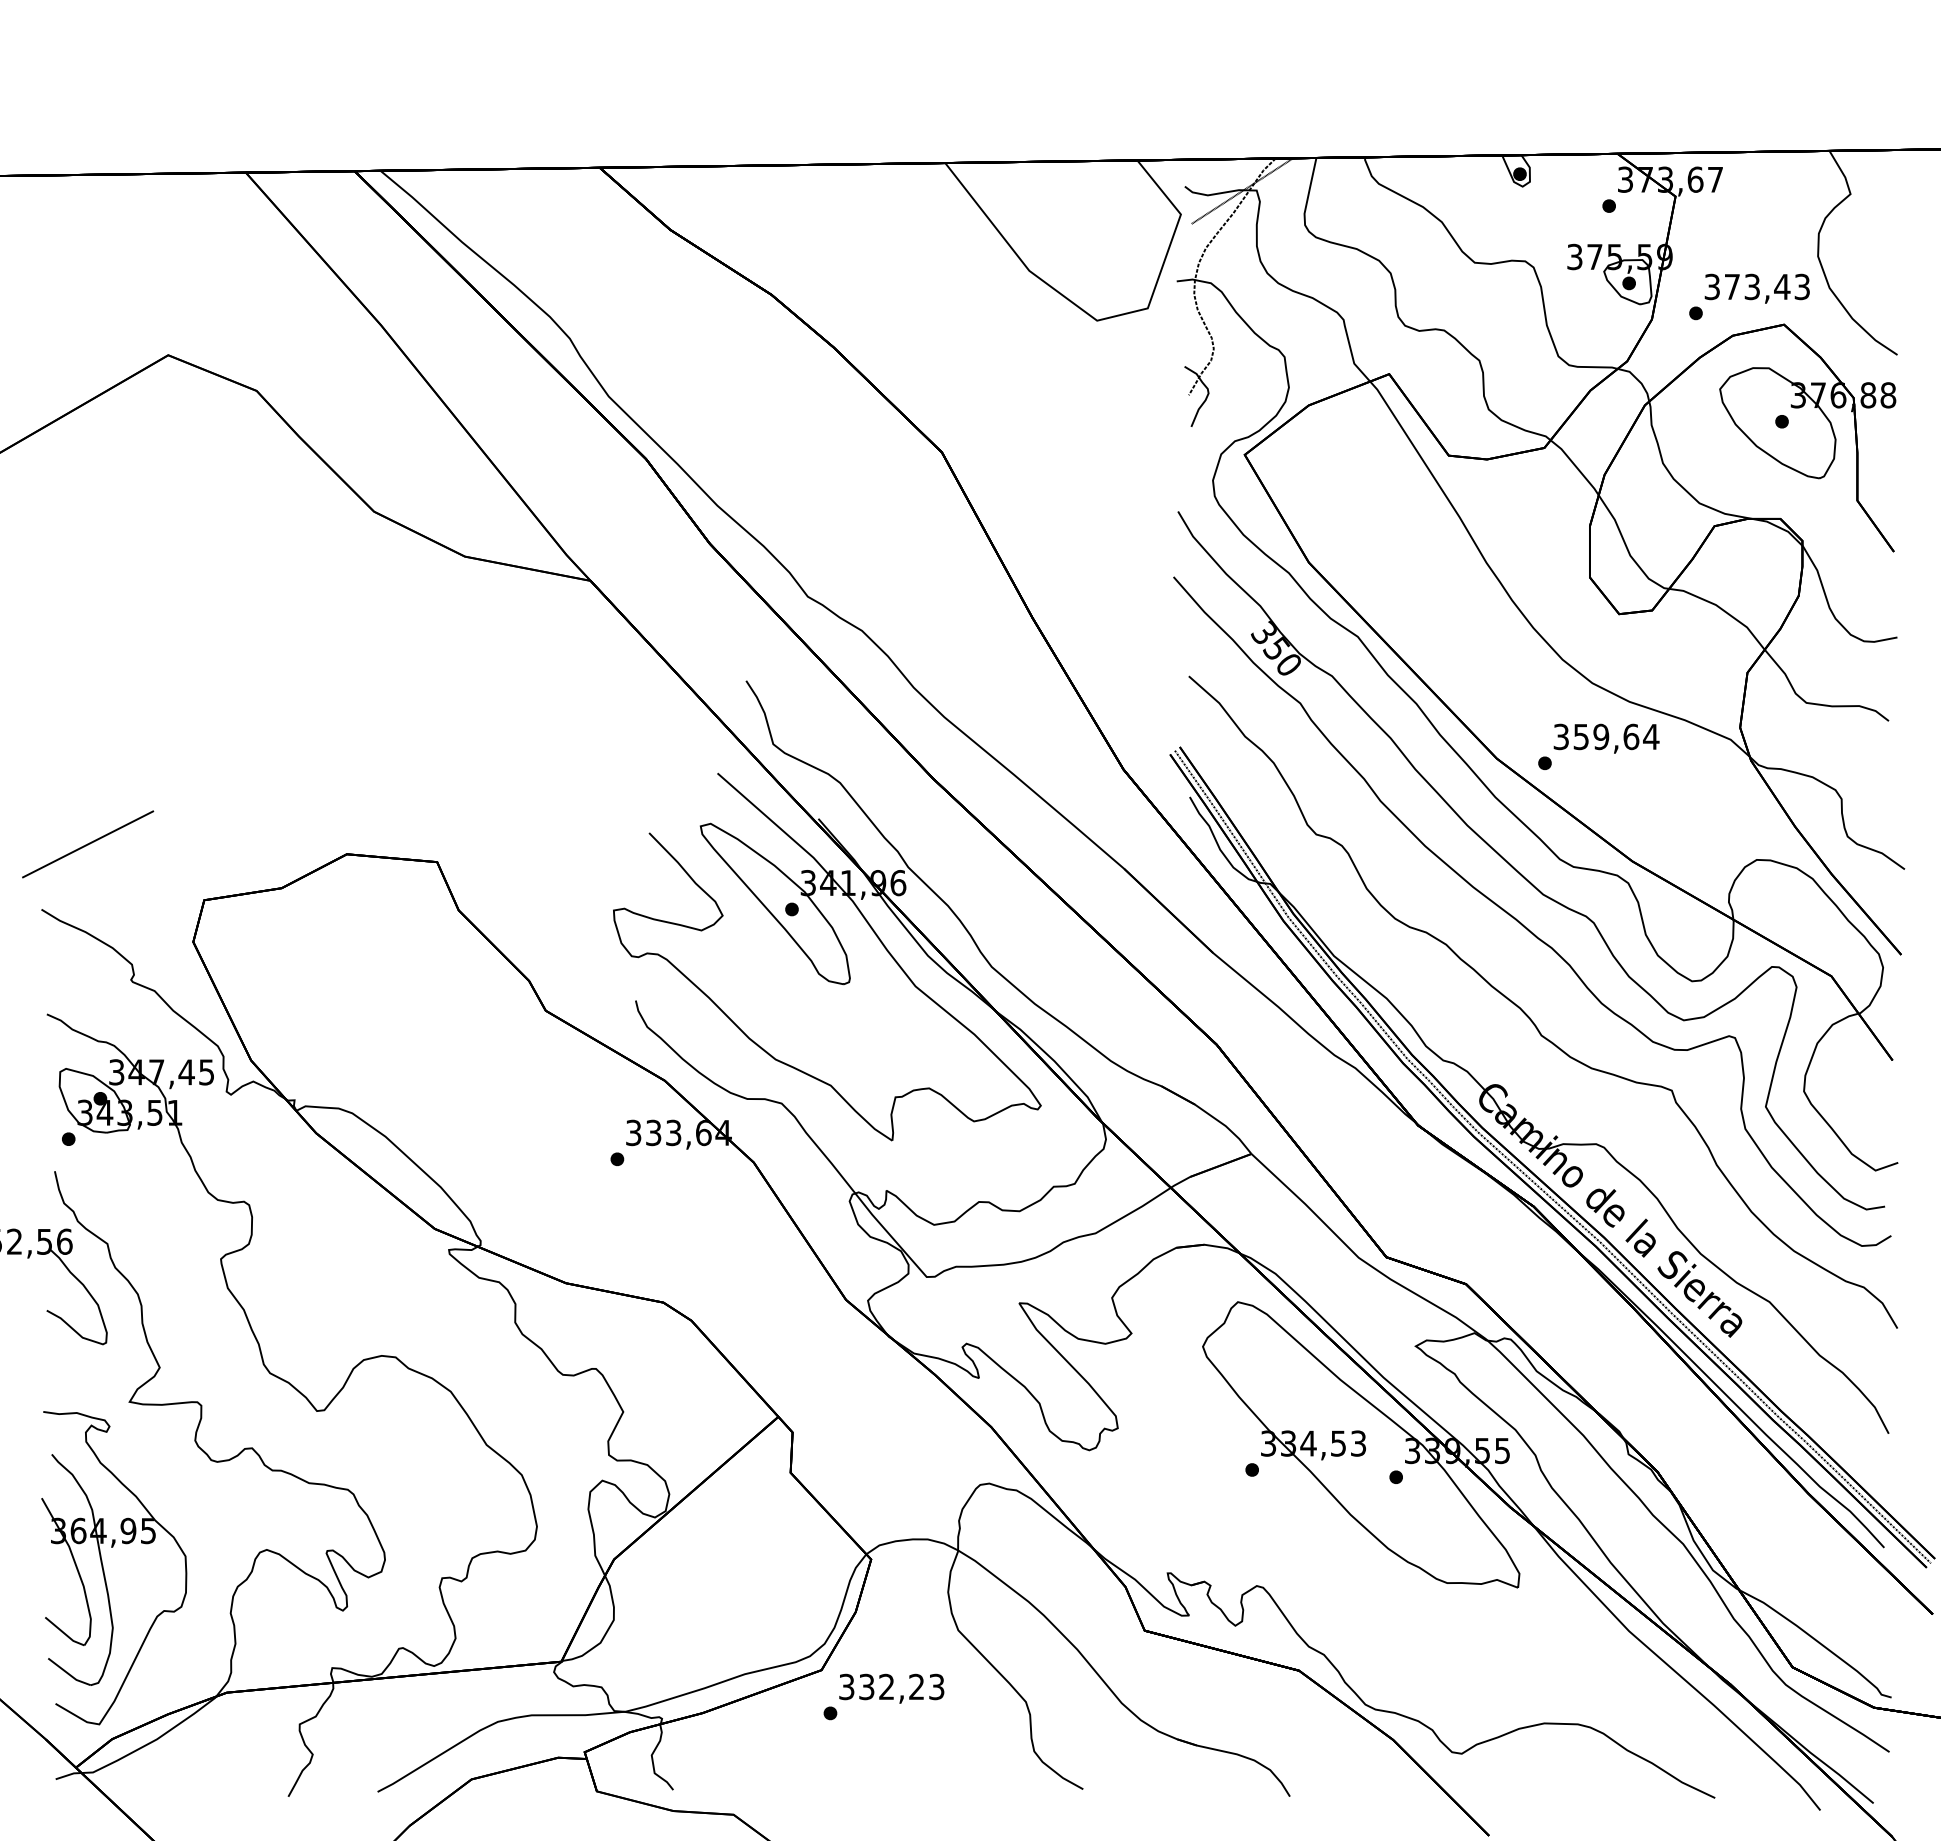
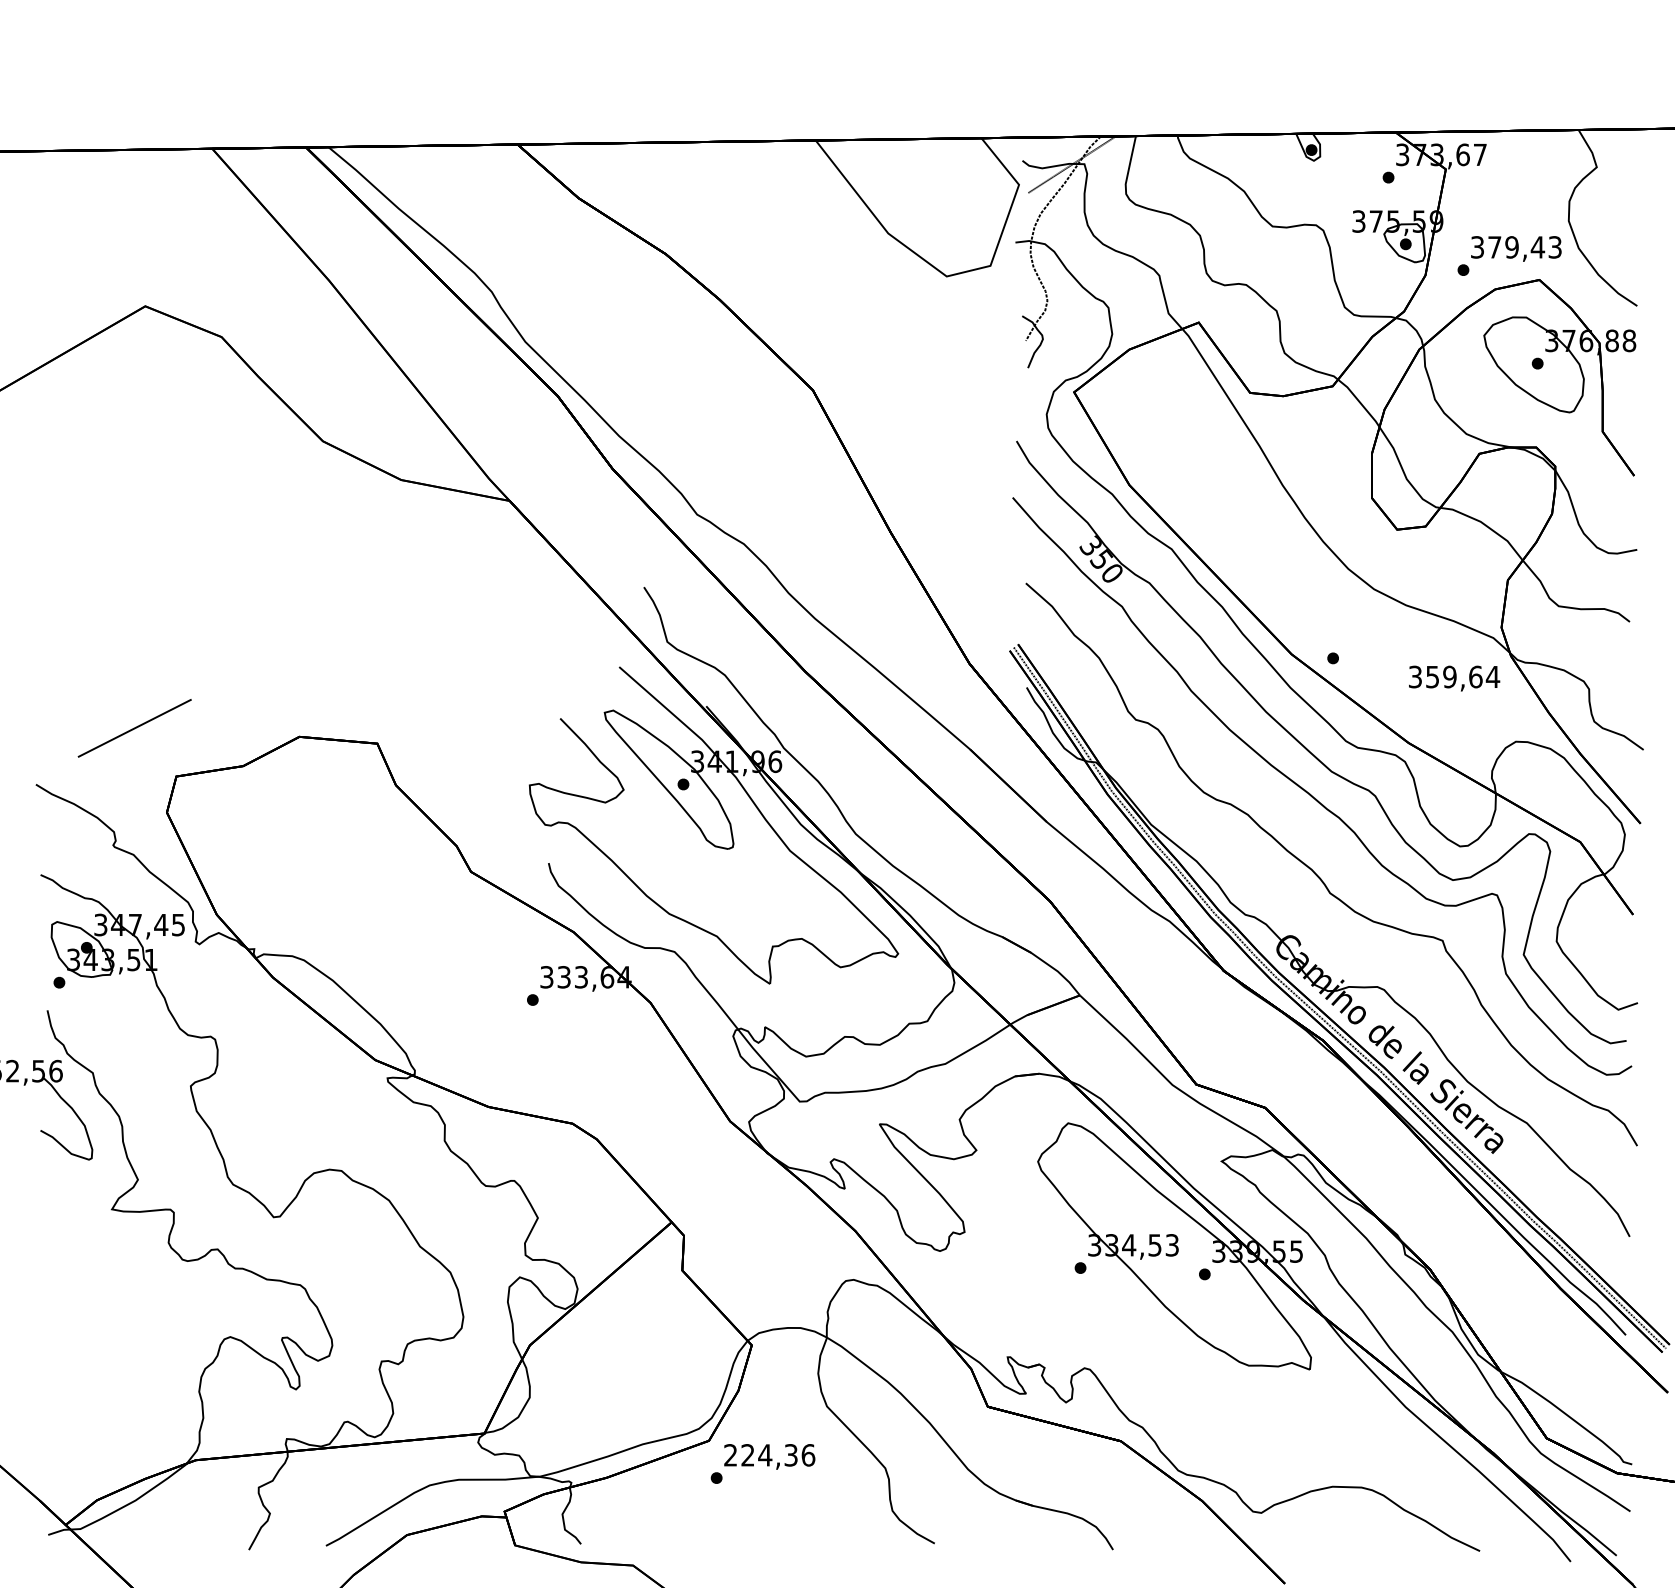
text: (1752, 286) -> (1512, 246), 373,43 -> 379,43
text: (1606, 738) -> (1454, 678), moved
line: (88, 844) -> (135, 728), moved
part: (104, 1570) -> (90, 1354), removed
text: (891, 1686) -> (769, 1454), 332,23 -> 224,36

